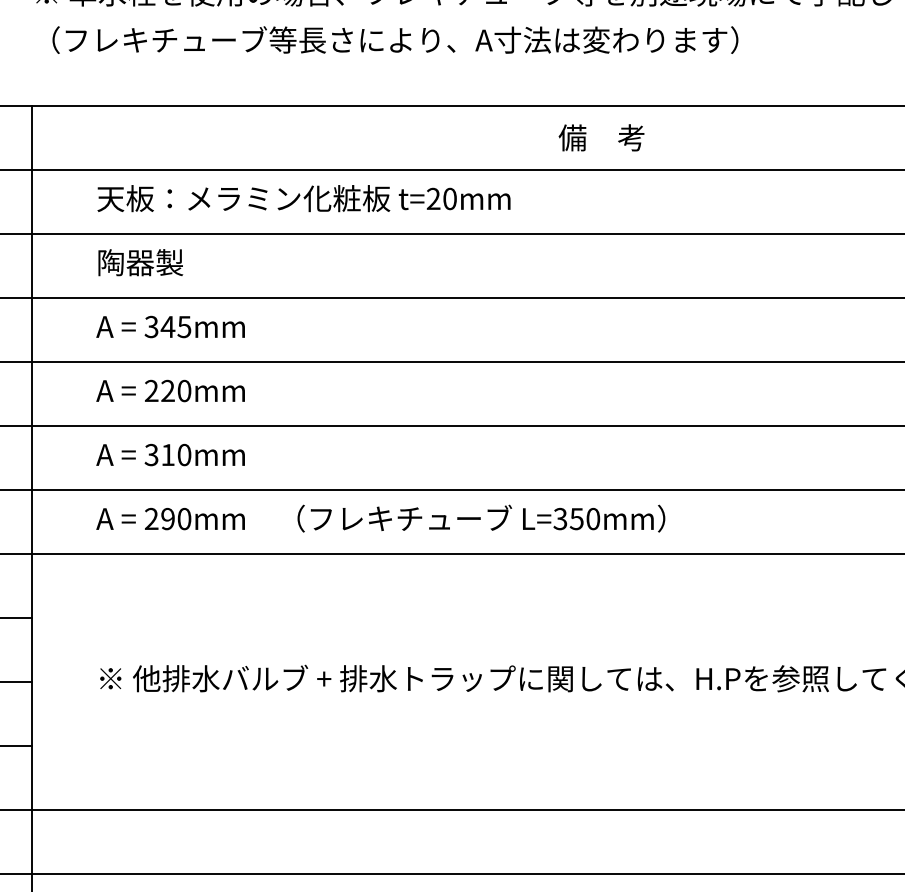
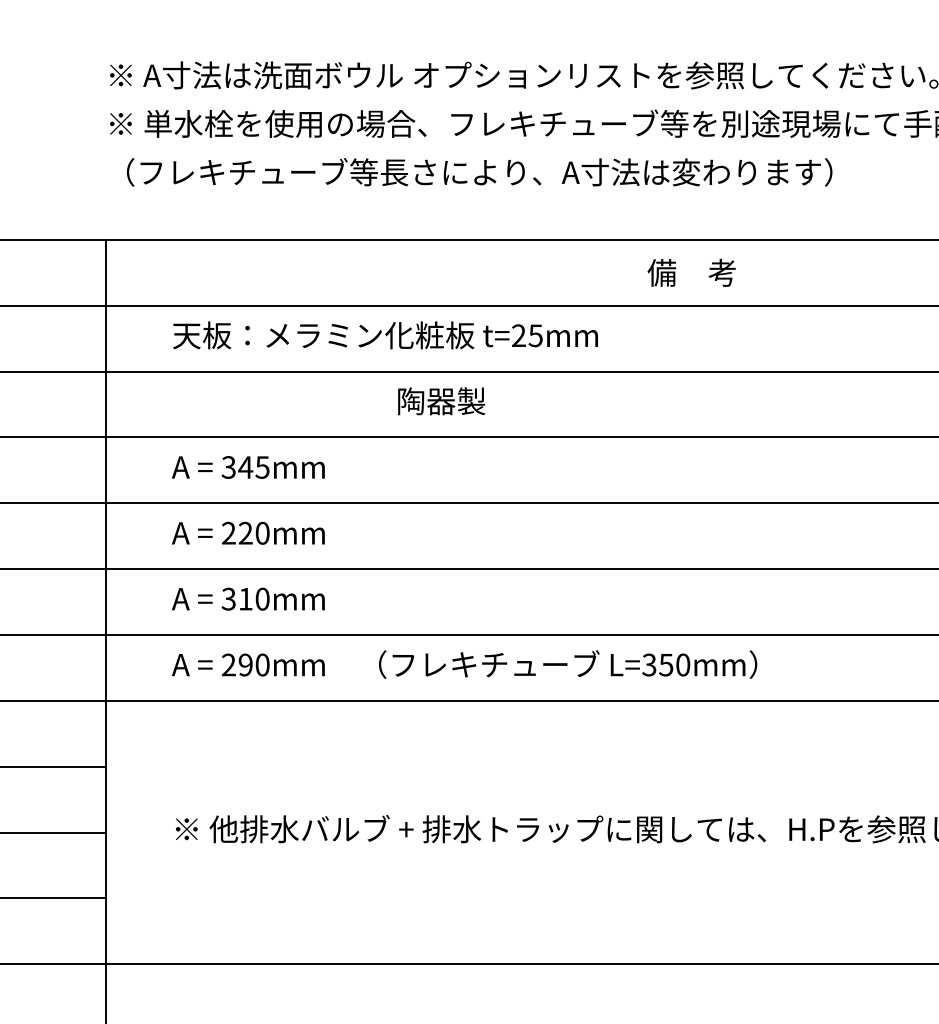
text: (449, 198) -> (535, 335), t=20mm -> t=25mm
text: (140, 262) -> (441, 401), moved

